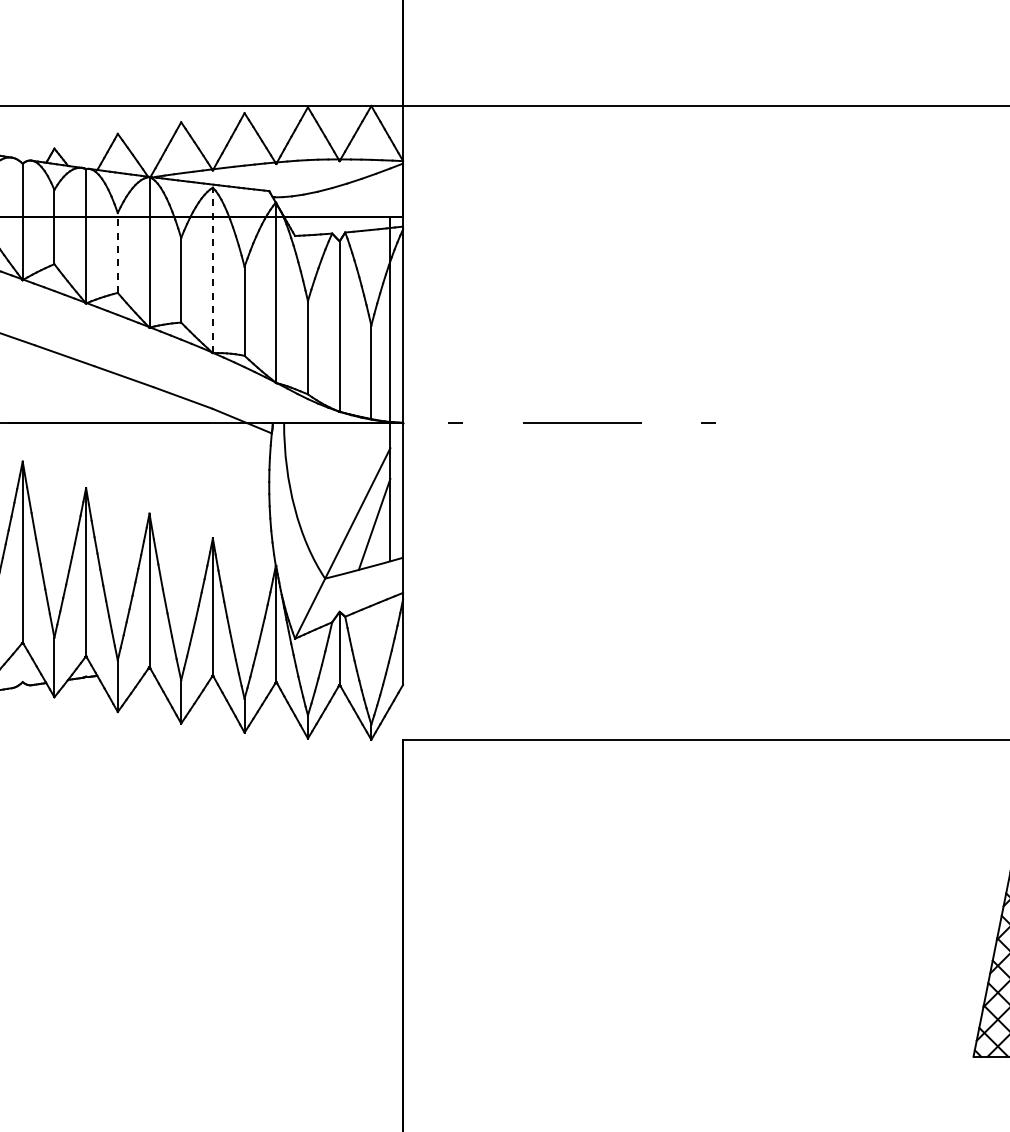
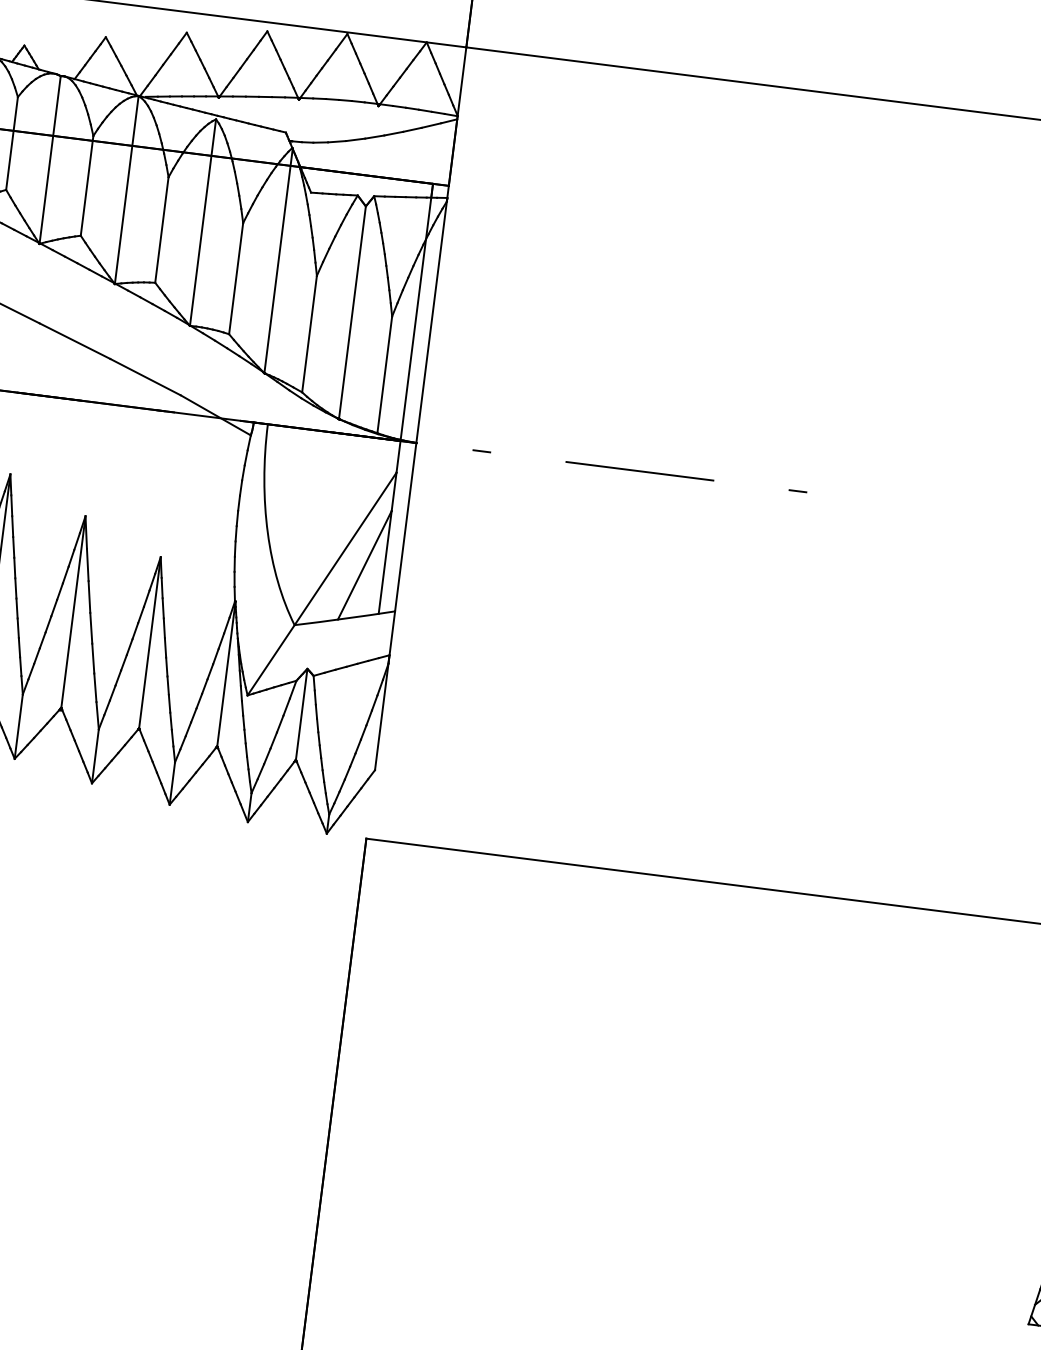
line: (117, 252) -> (86, 185), dashed -> solid
line: (212, 270) -> (202, 222), dashed -> solid

